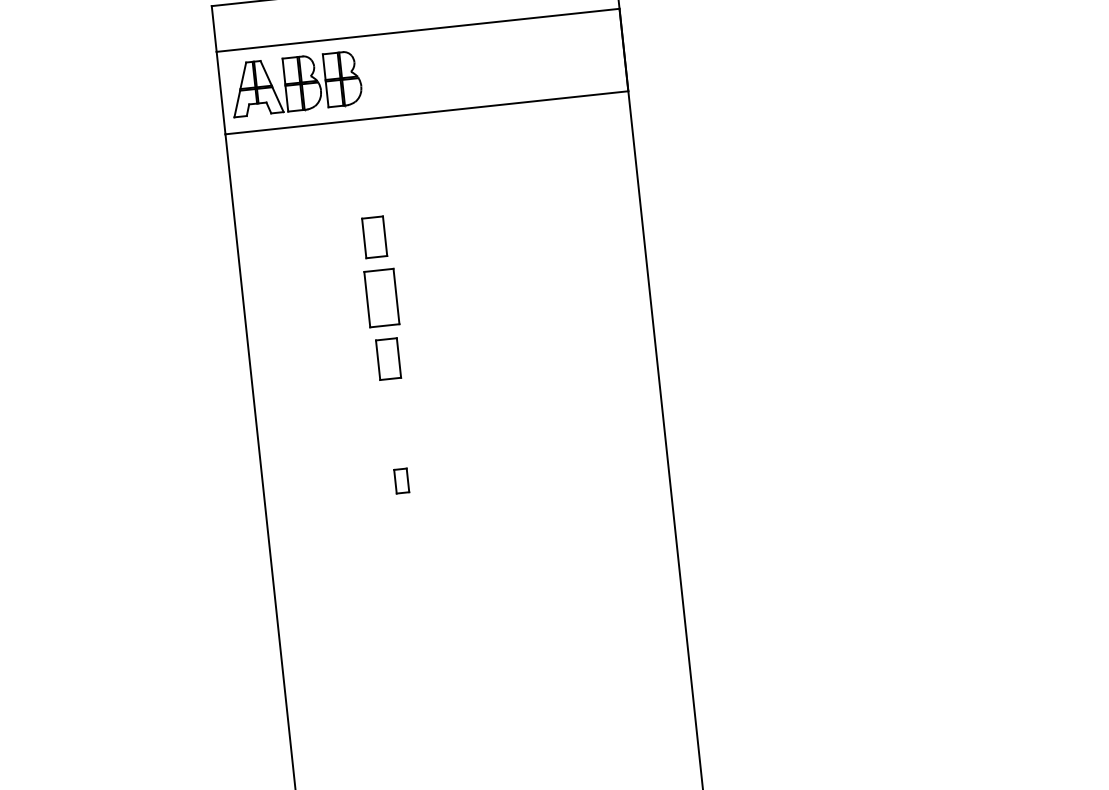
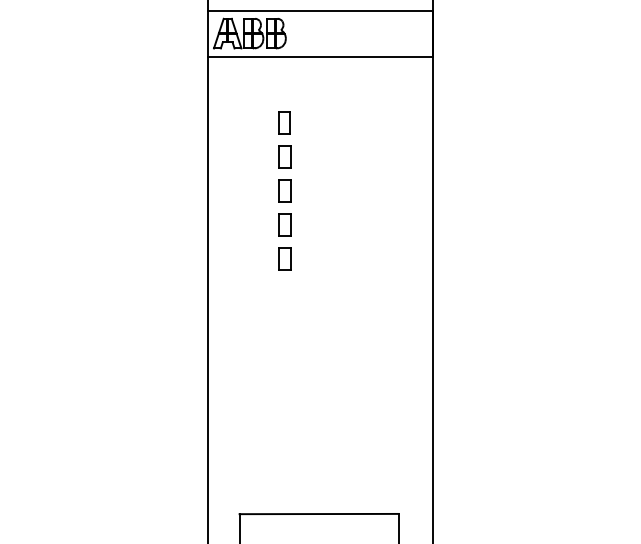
part: (381, 297) -> (284, 156), size x0.71
part: (394, 419) -> (284, 224), added
part: (400, 480) -> (284, 258), size x1.67

